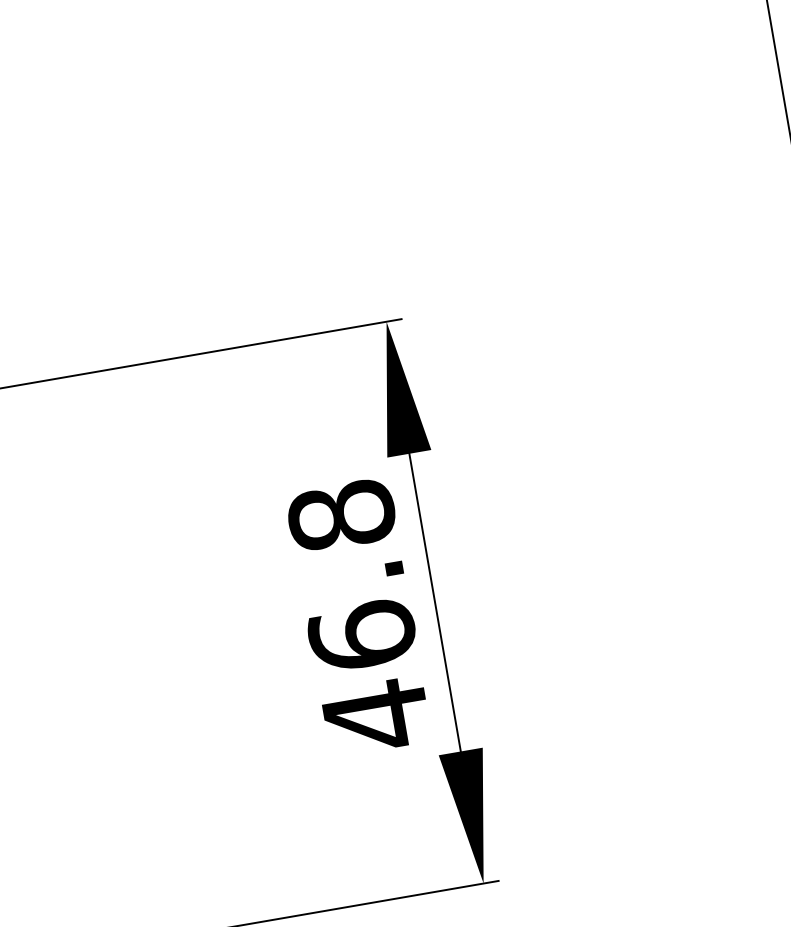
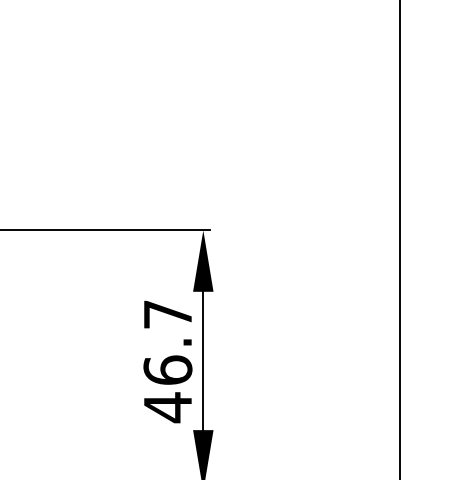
text: (340, 515) -> (167, 314), 46.8 -> 46.7

